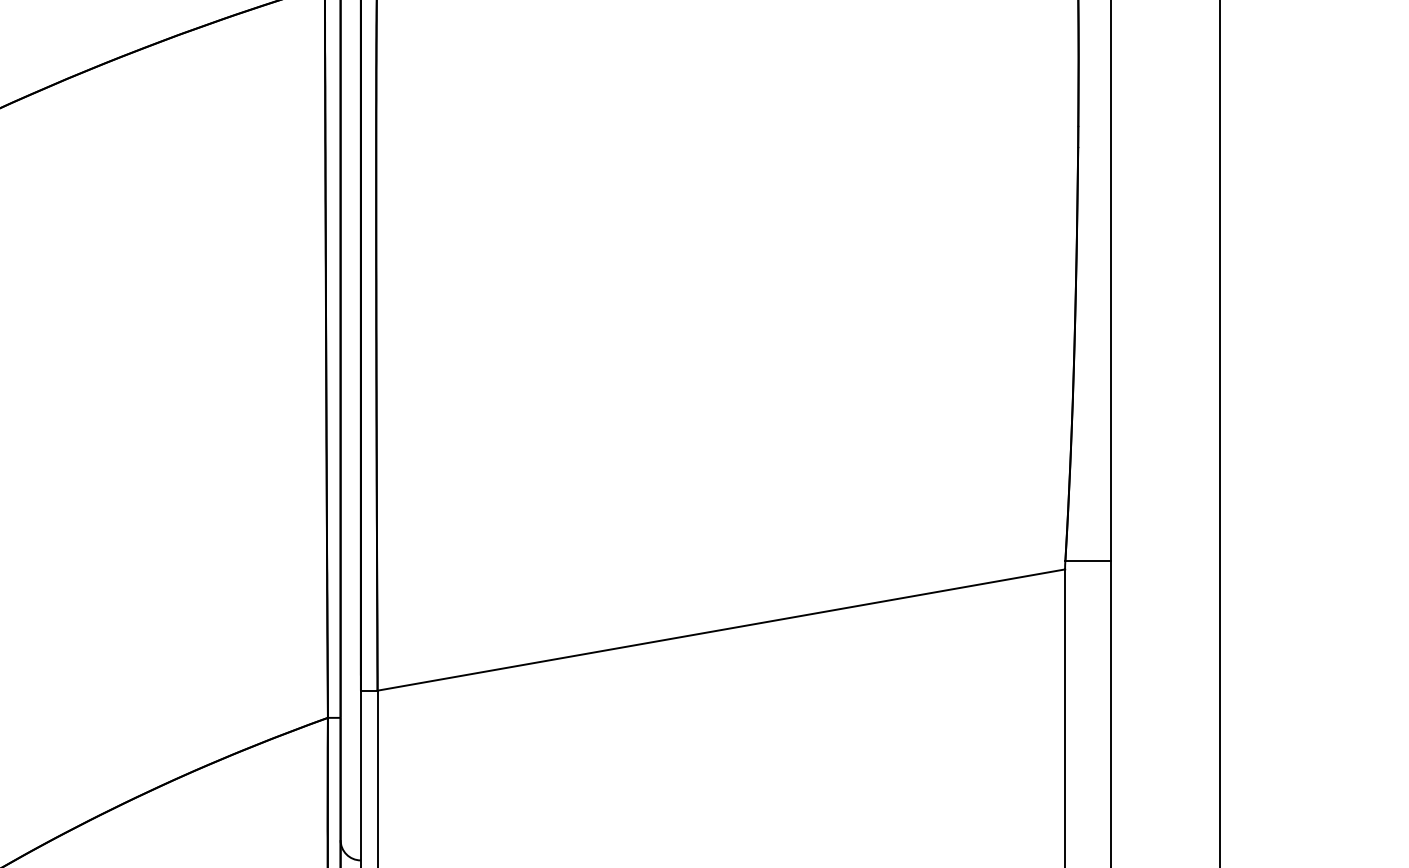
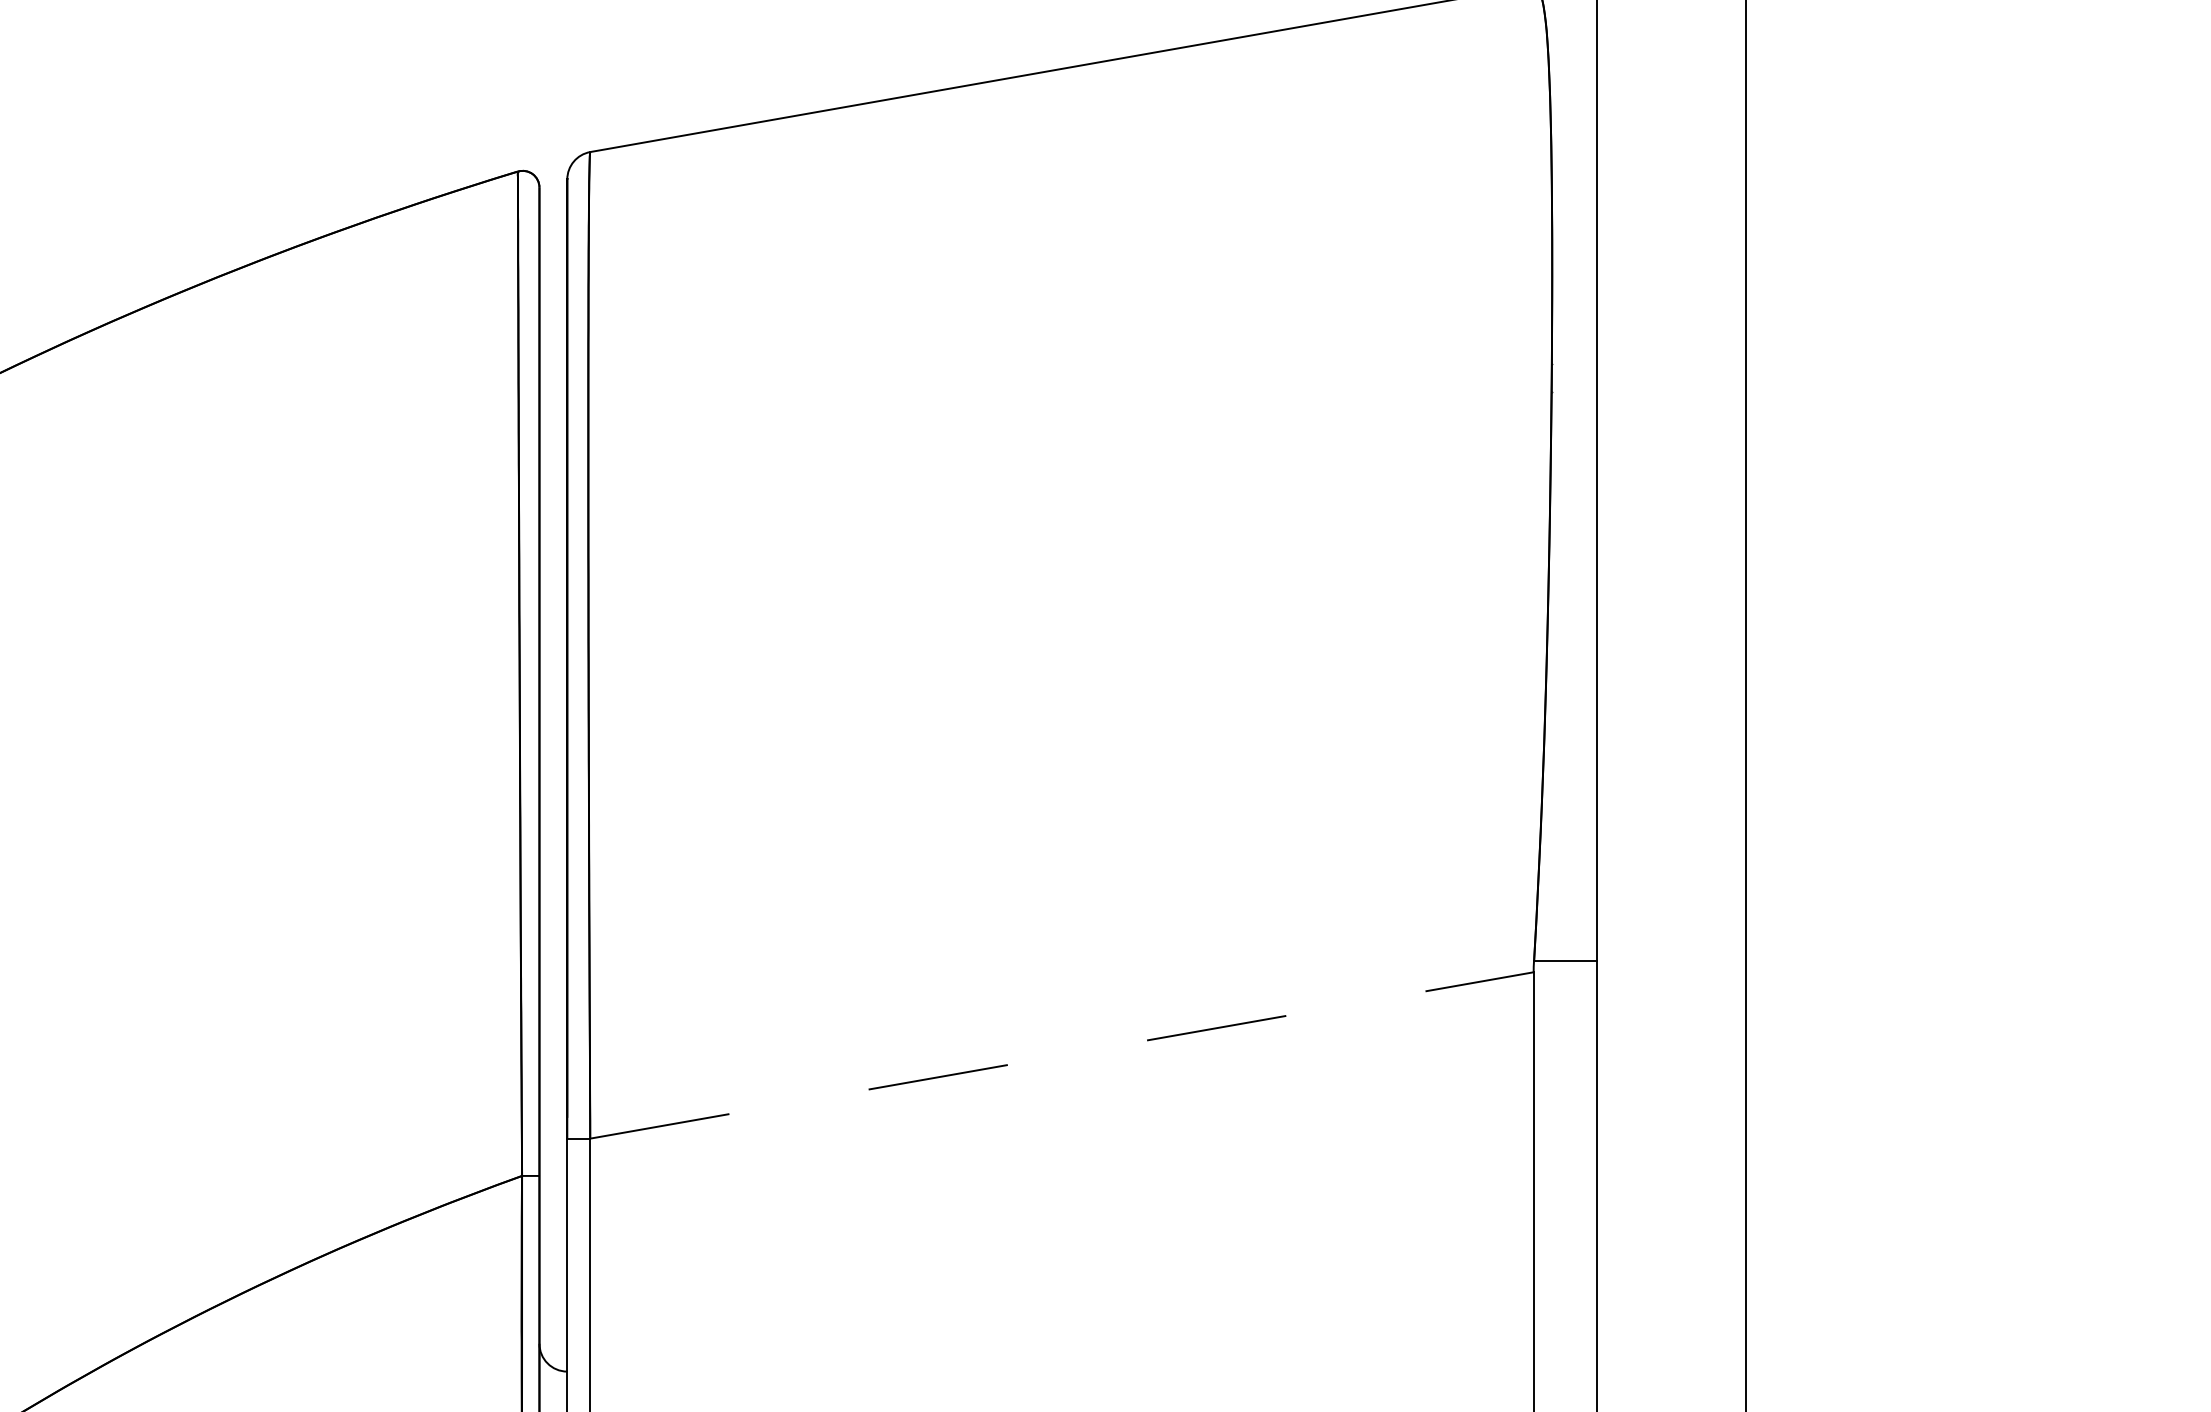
line: (721, 630) -> (1062, 1055), solid -> dashed

